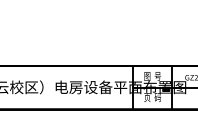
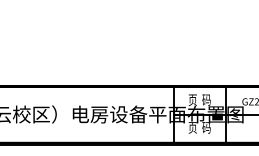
text: (152, 76) -> (199, 100), 图  号 -> 页  码

